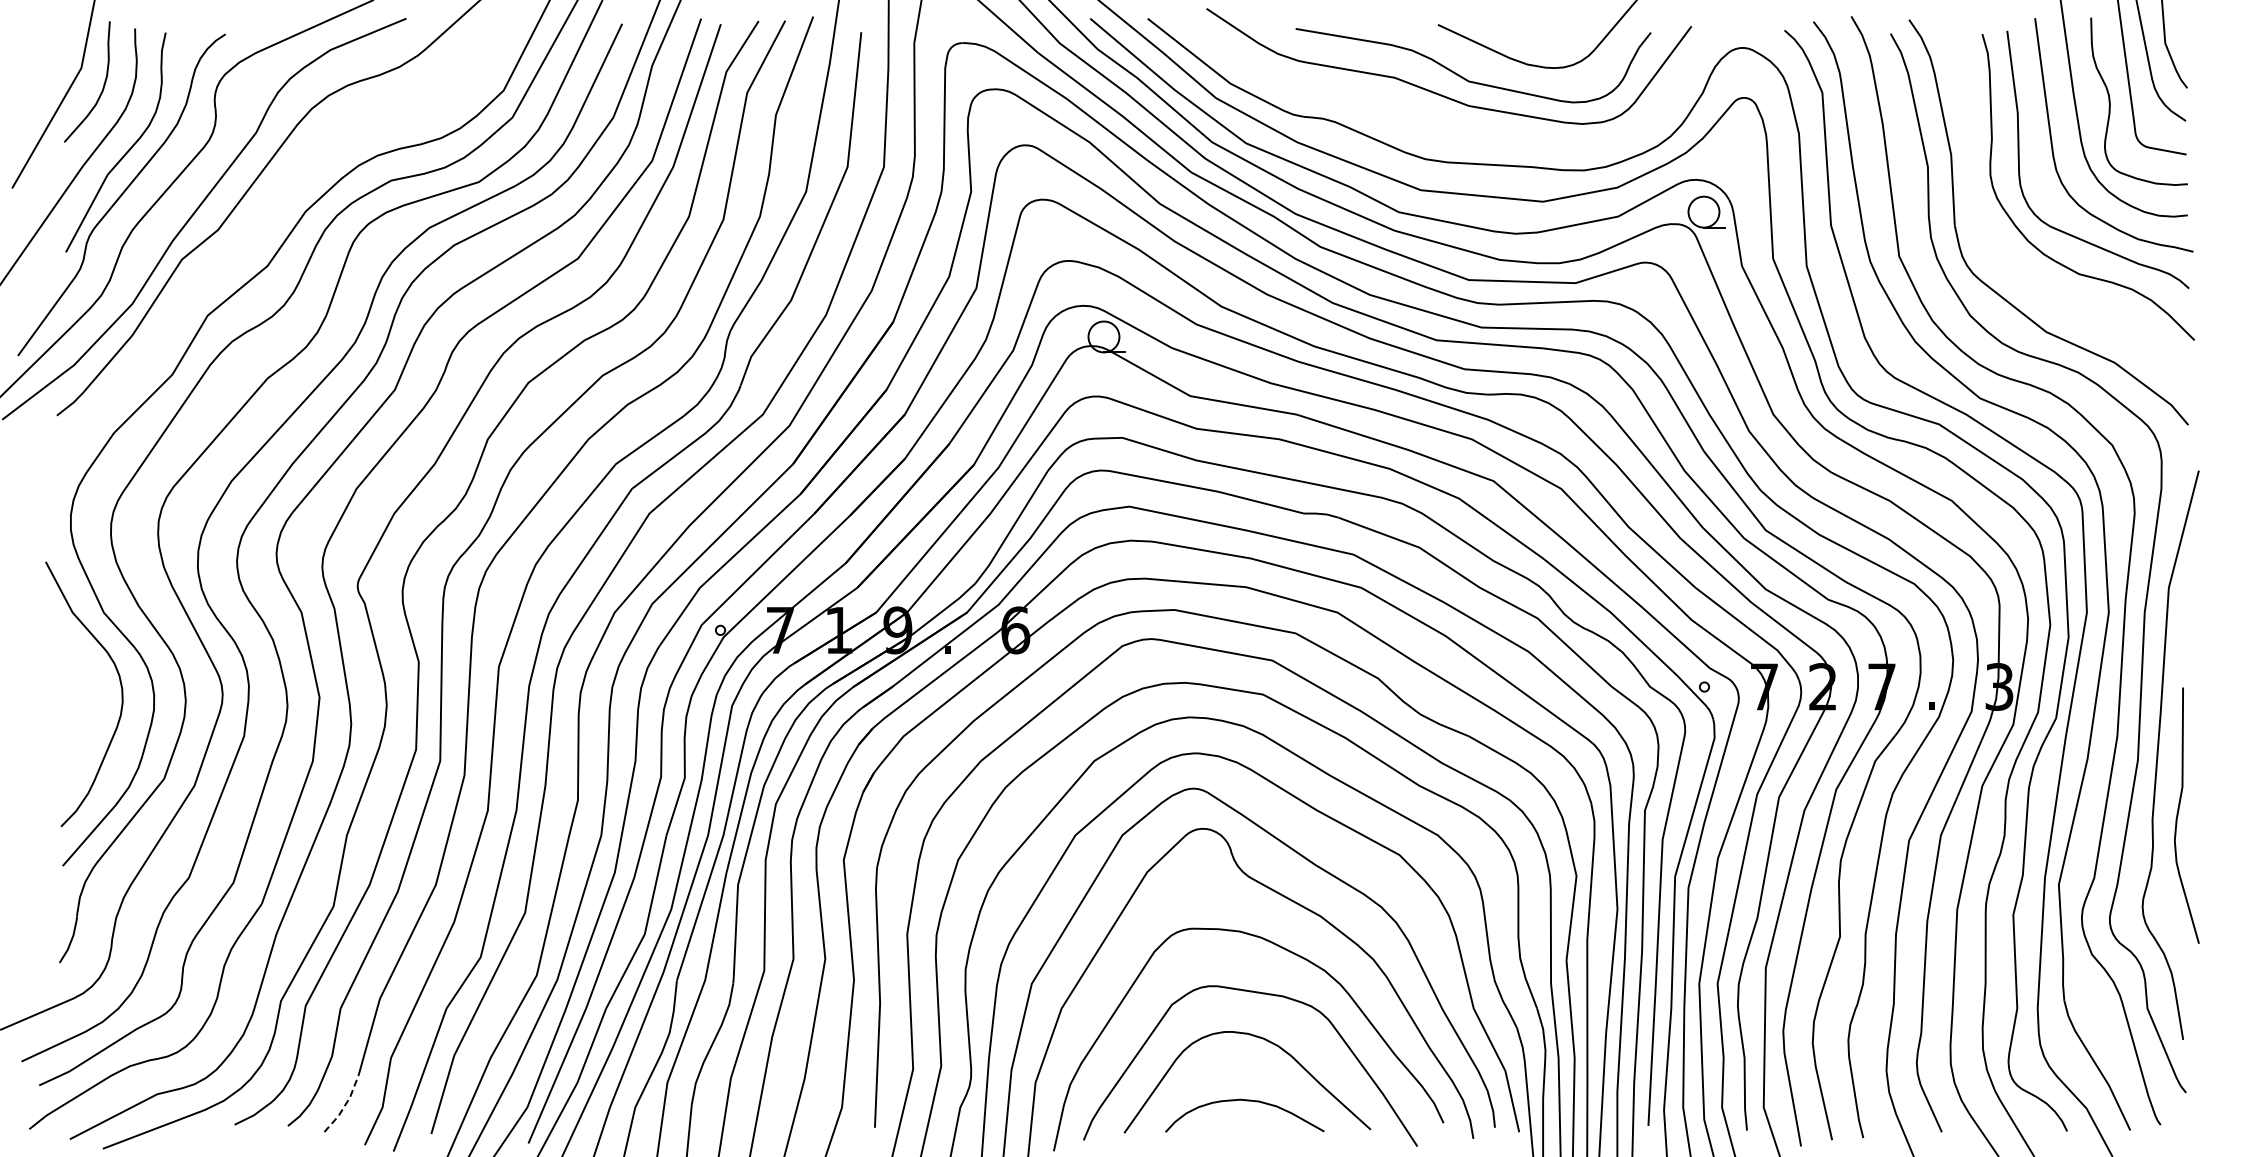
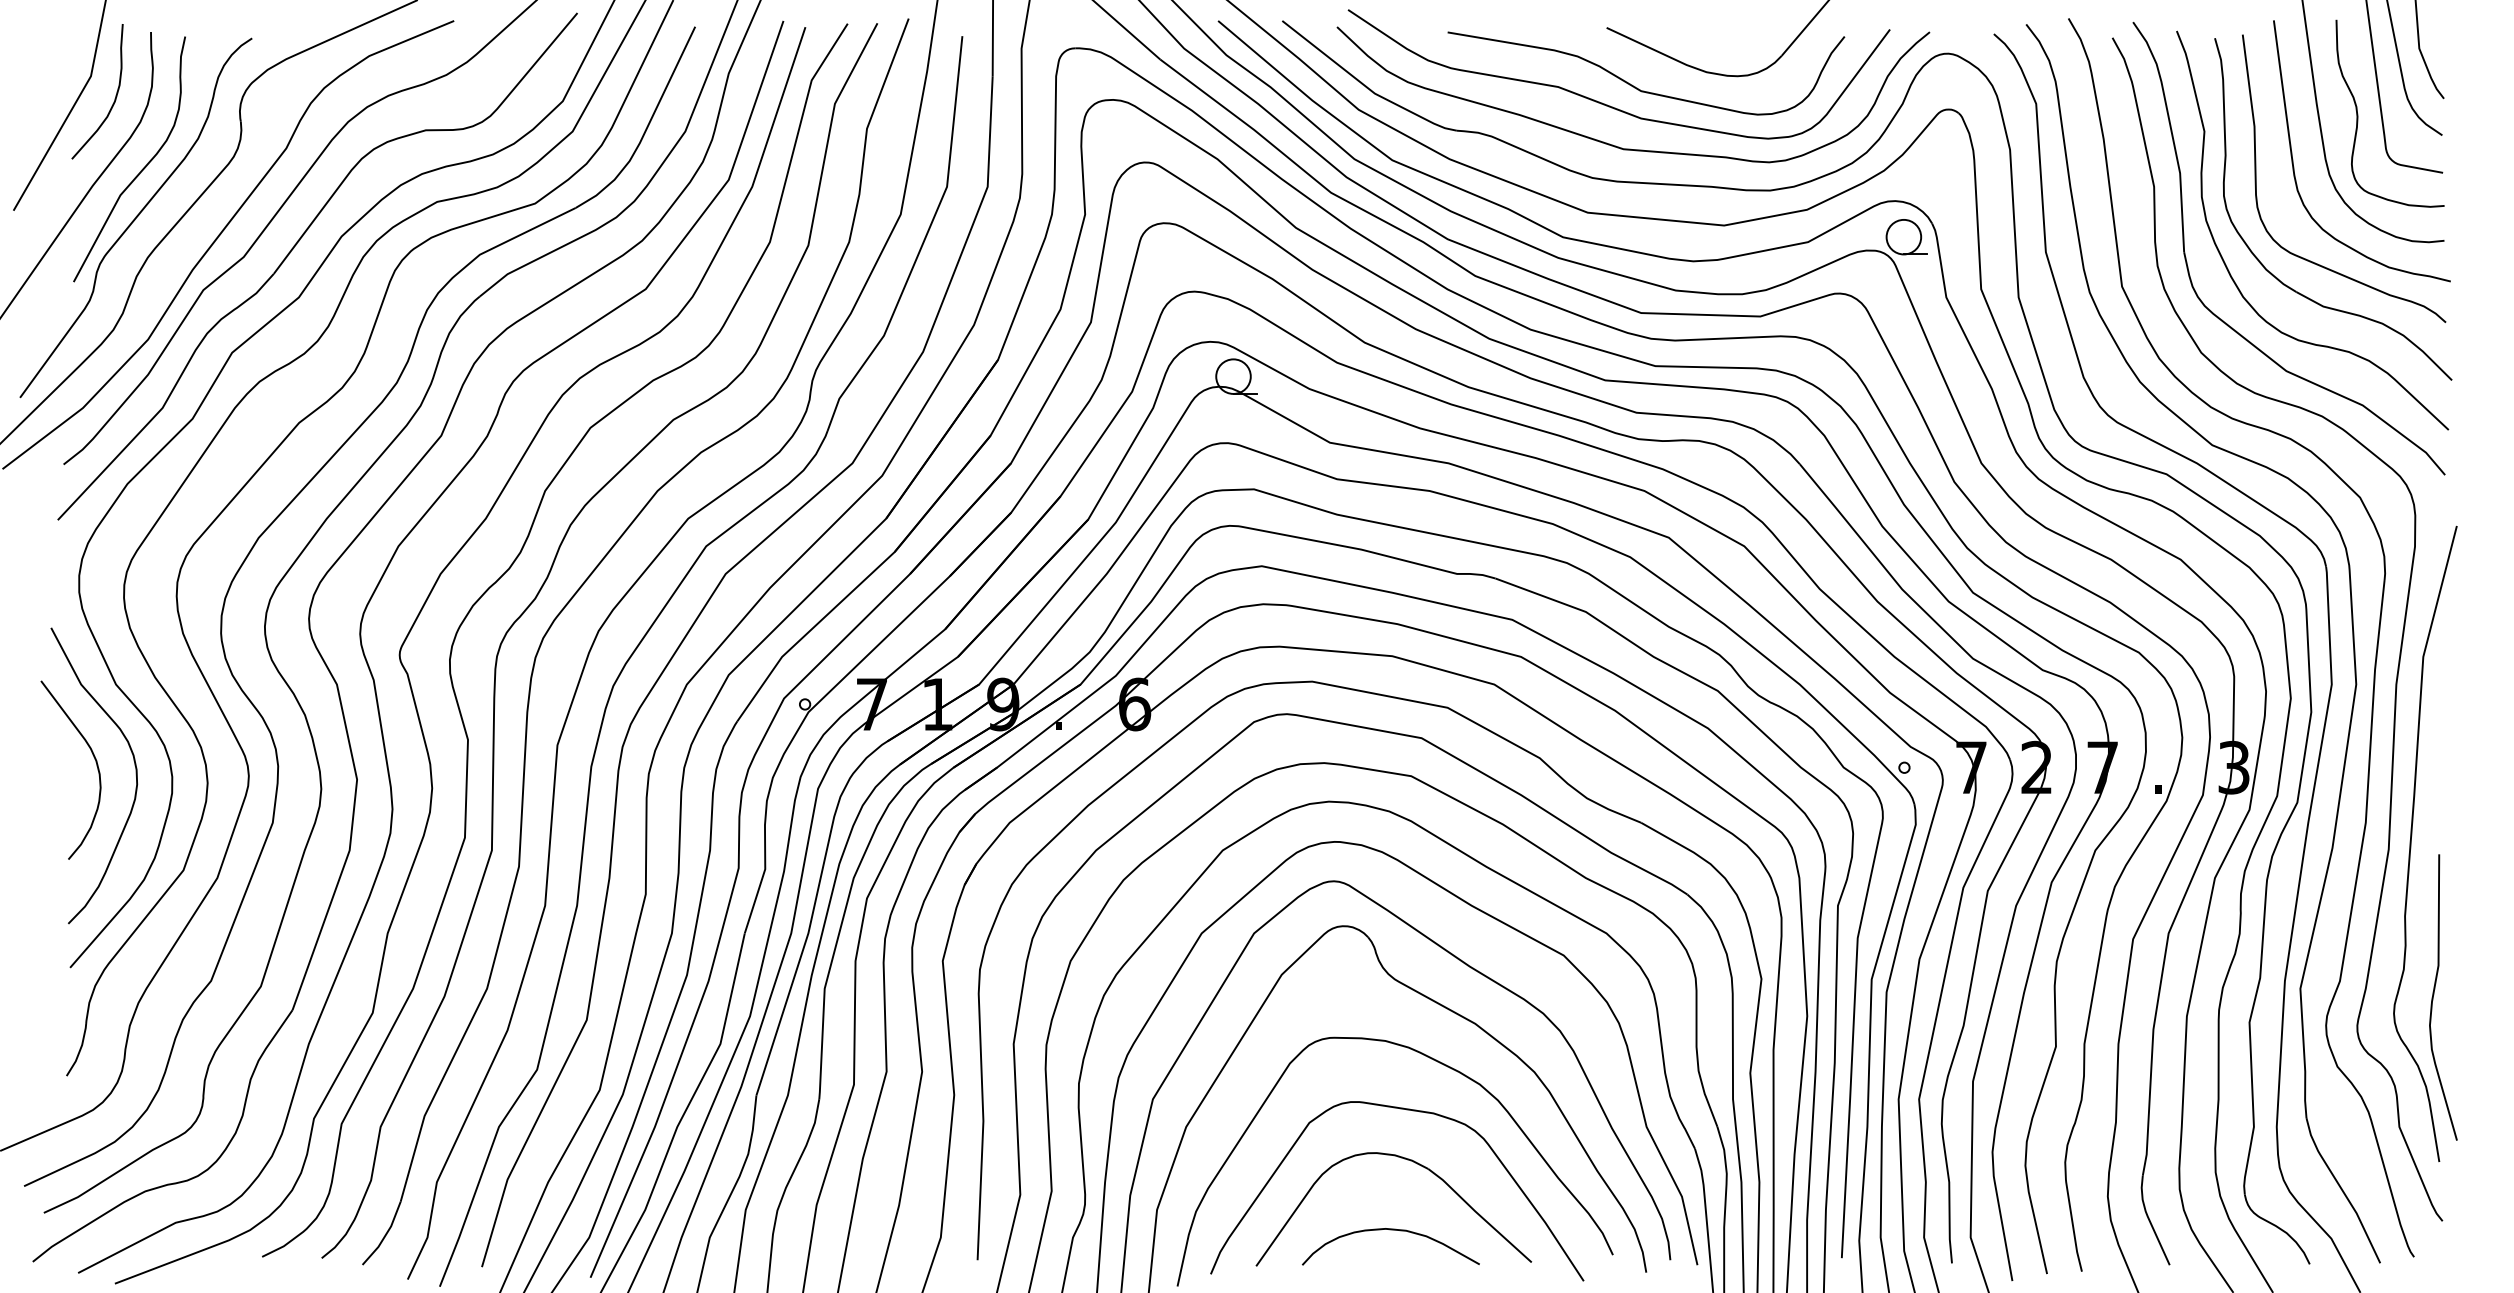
curve: (1447, 130) -> (1617, 145), added
part: (263, 222) -> (294, 248), added
curve: (1999, 249) -> (2234, 278), added
curve: (85, 682) -> (95, 762), added
curve: (2178, 815) -> (2434, 997), moved
line: (344, 1105) -> (384, 1235), dashed -> solid

